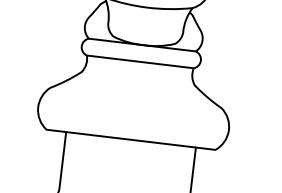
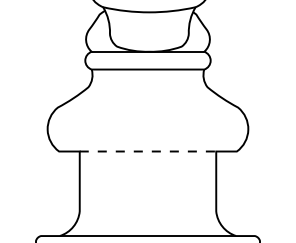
line: (131, 139) -> (148, 151), solid -> dashed

